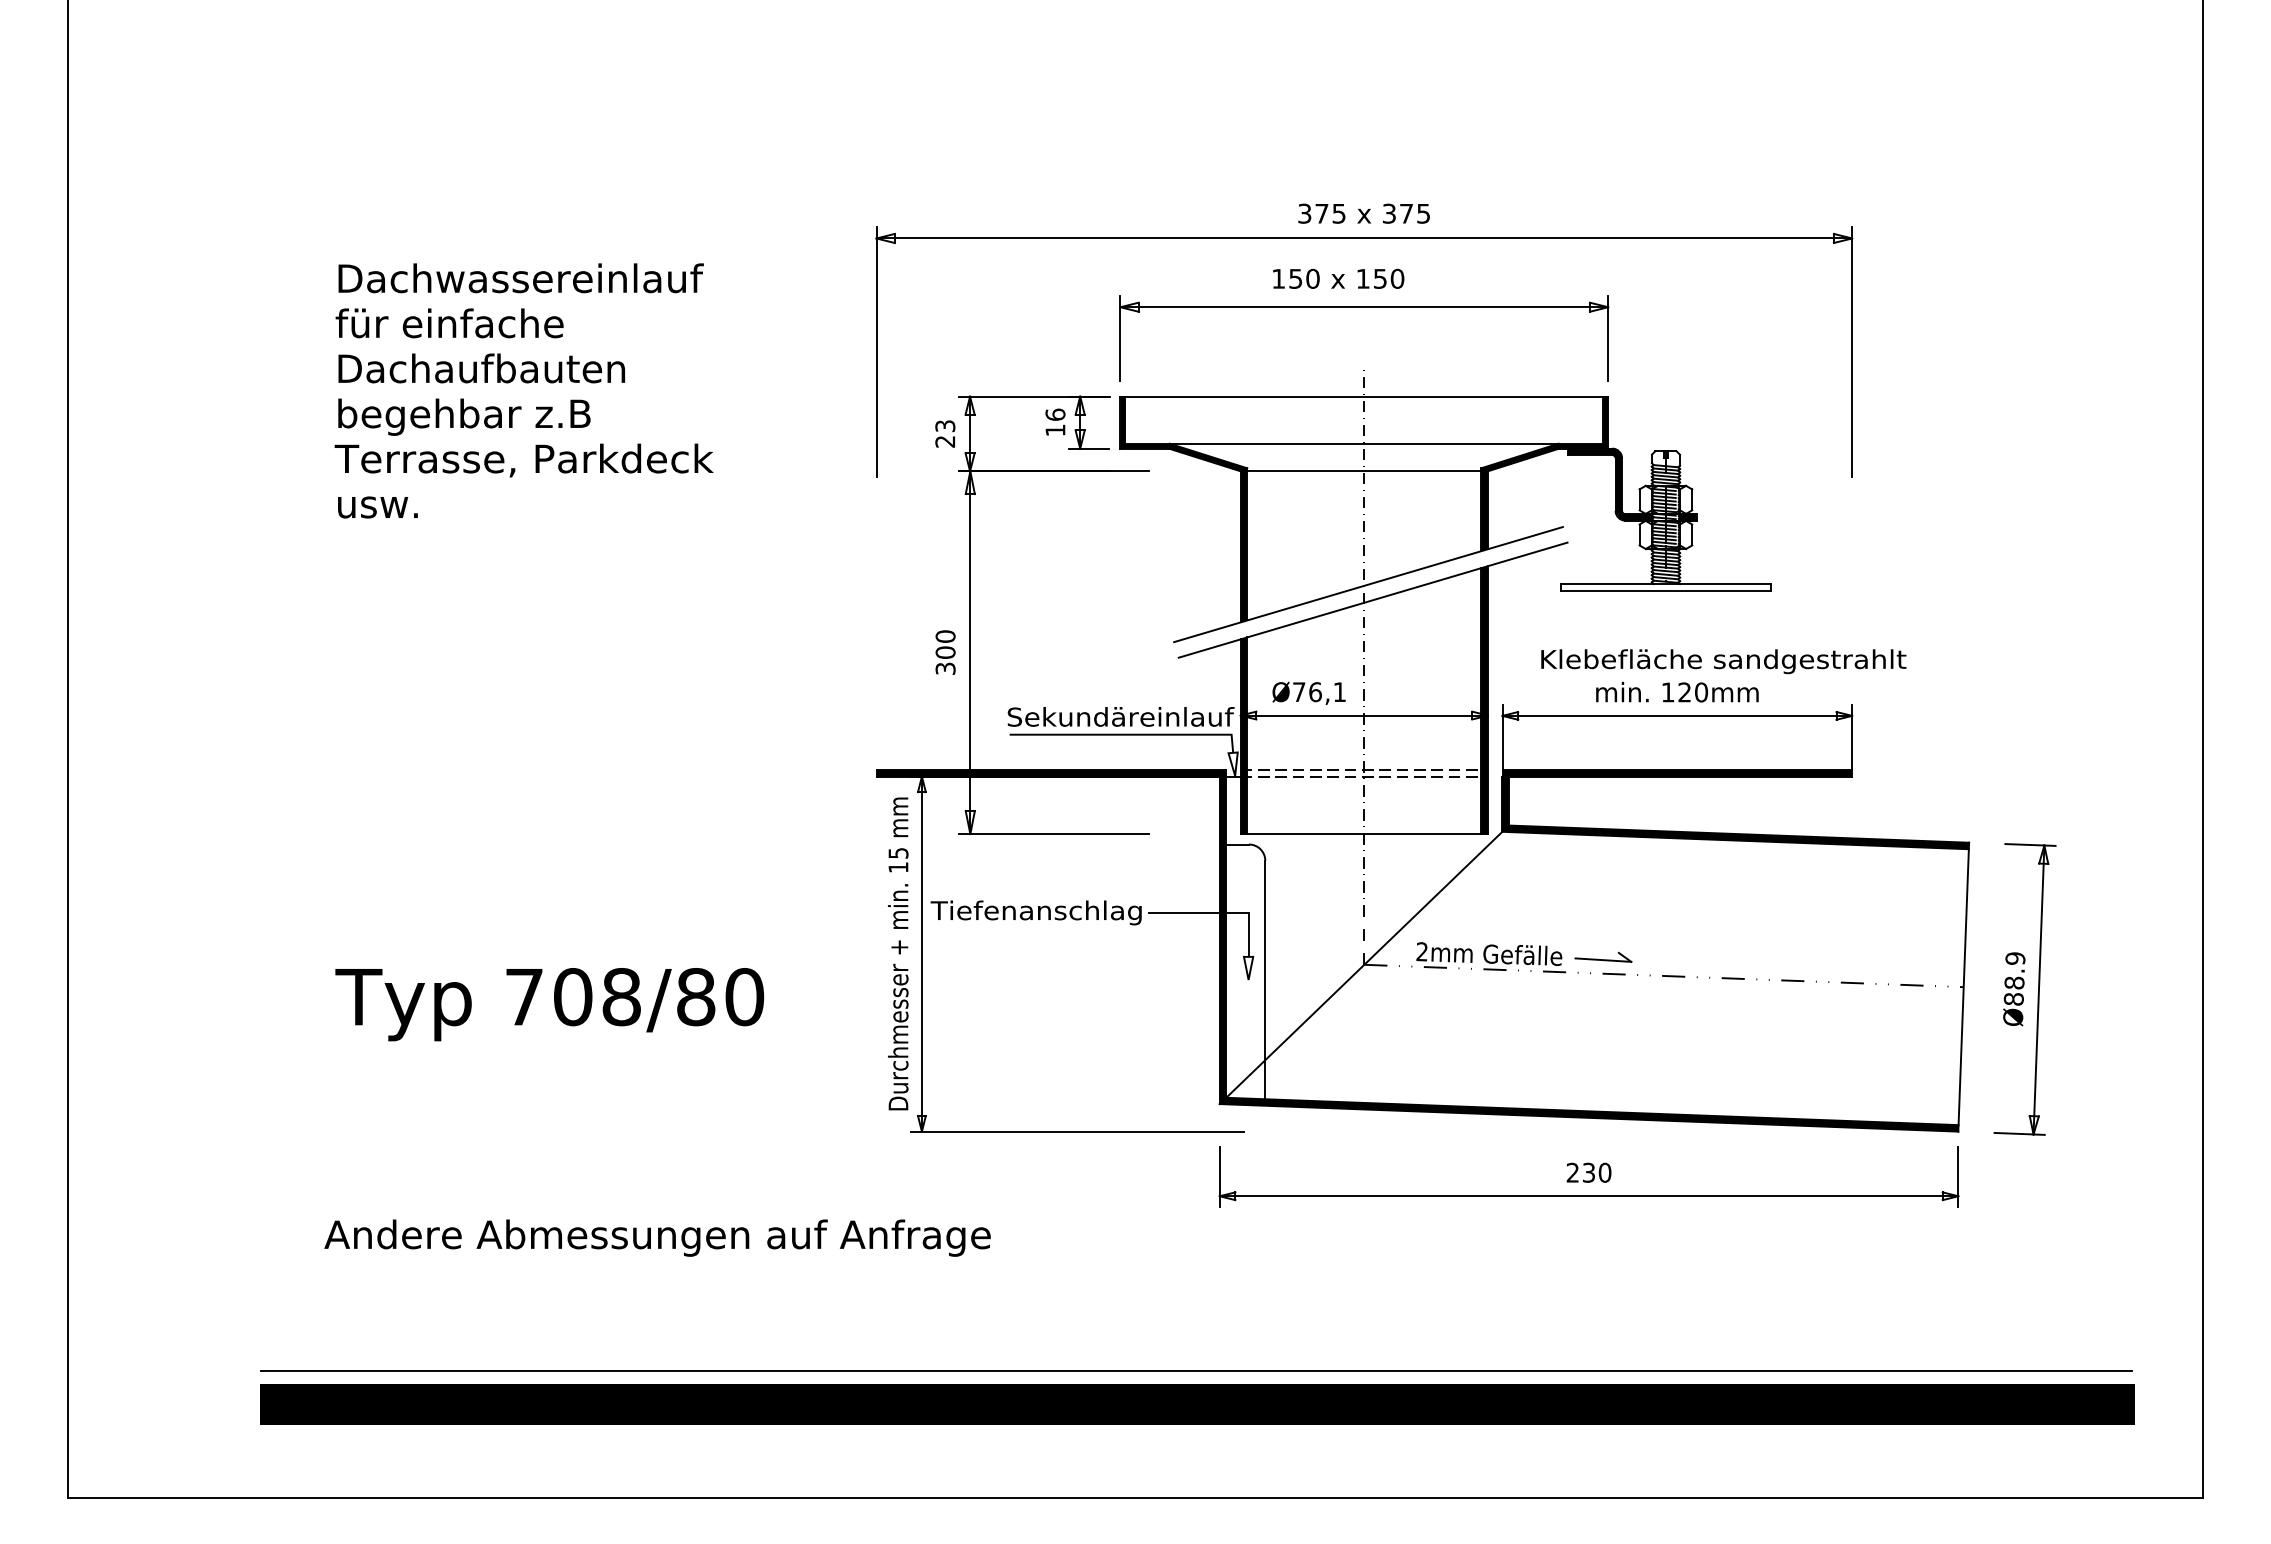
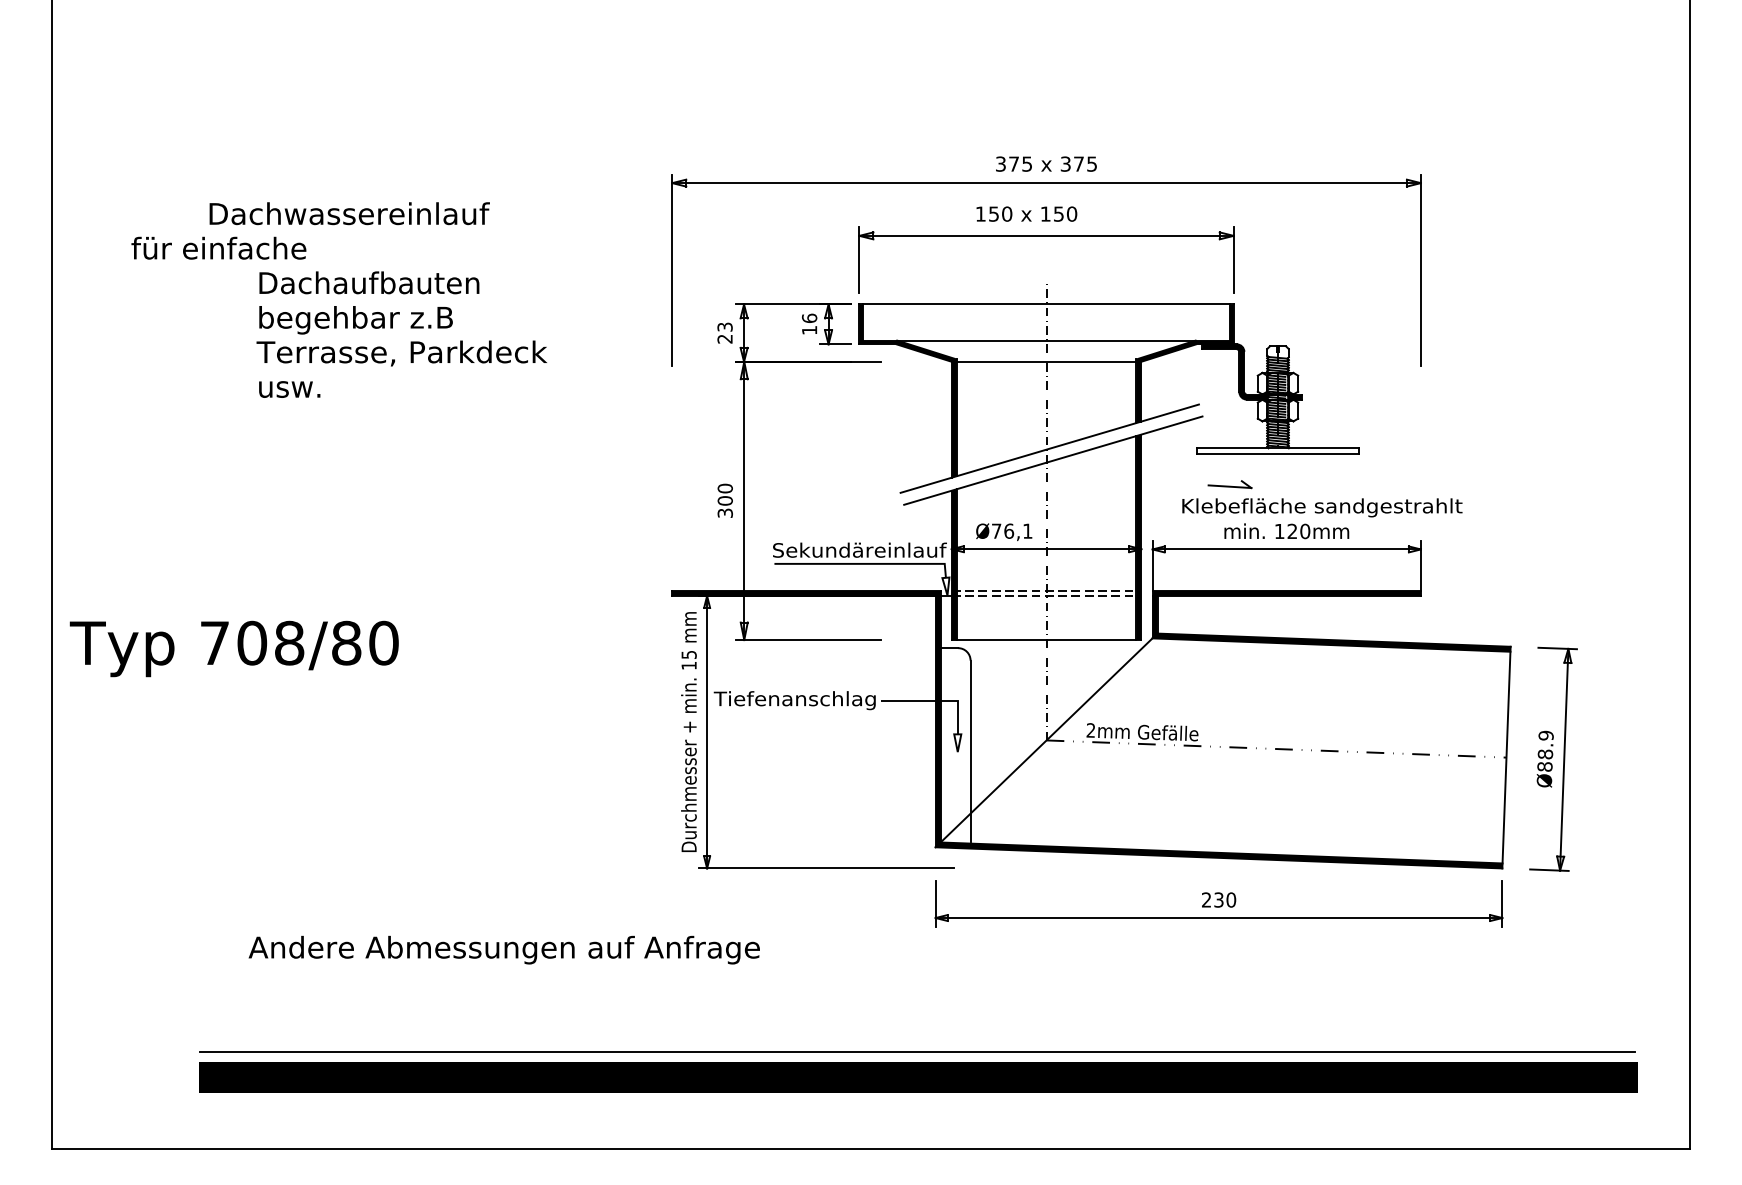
text: (520, 278) -> (349, 213), moved
text: (449, 323) -> (218, 248), moved
part: (1603, 956) -> (1230, 483), moved
text: (549, 1004) -> (234, 648), moved

